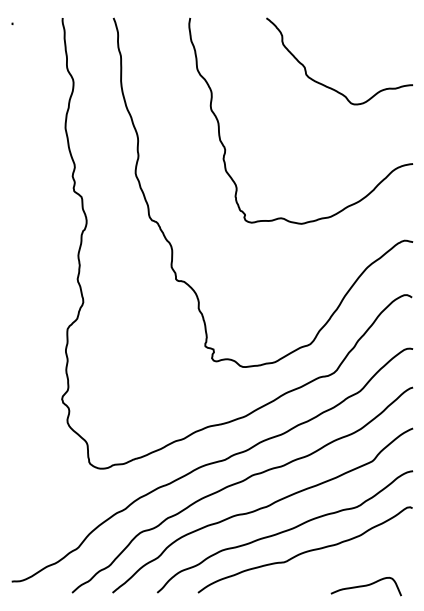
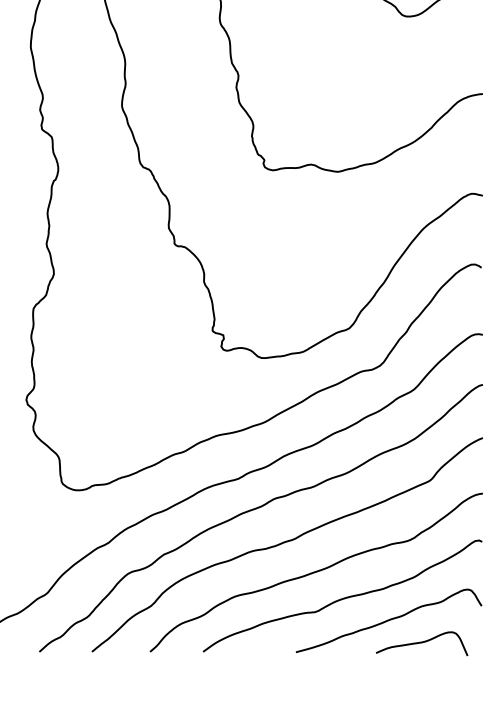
curve: (340, 568) -> (388, 620), added

